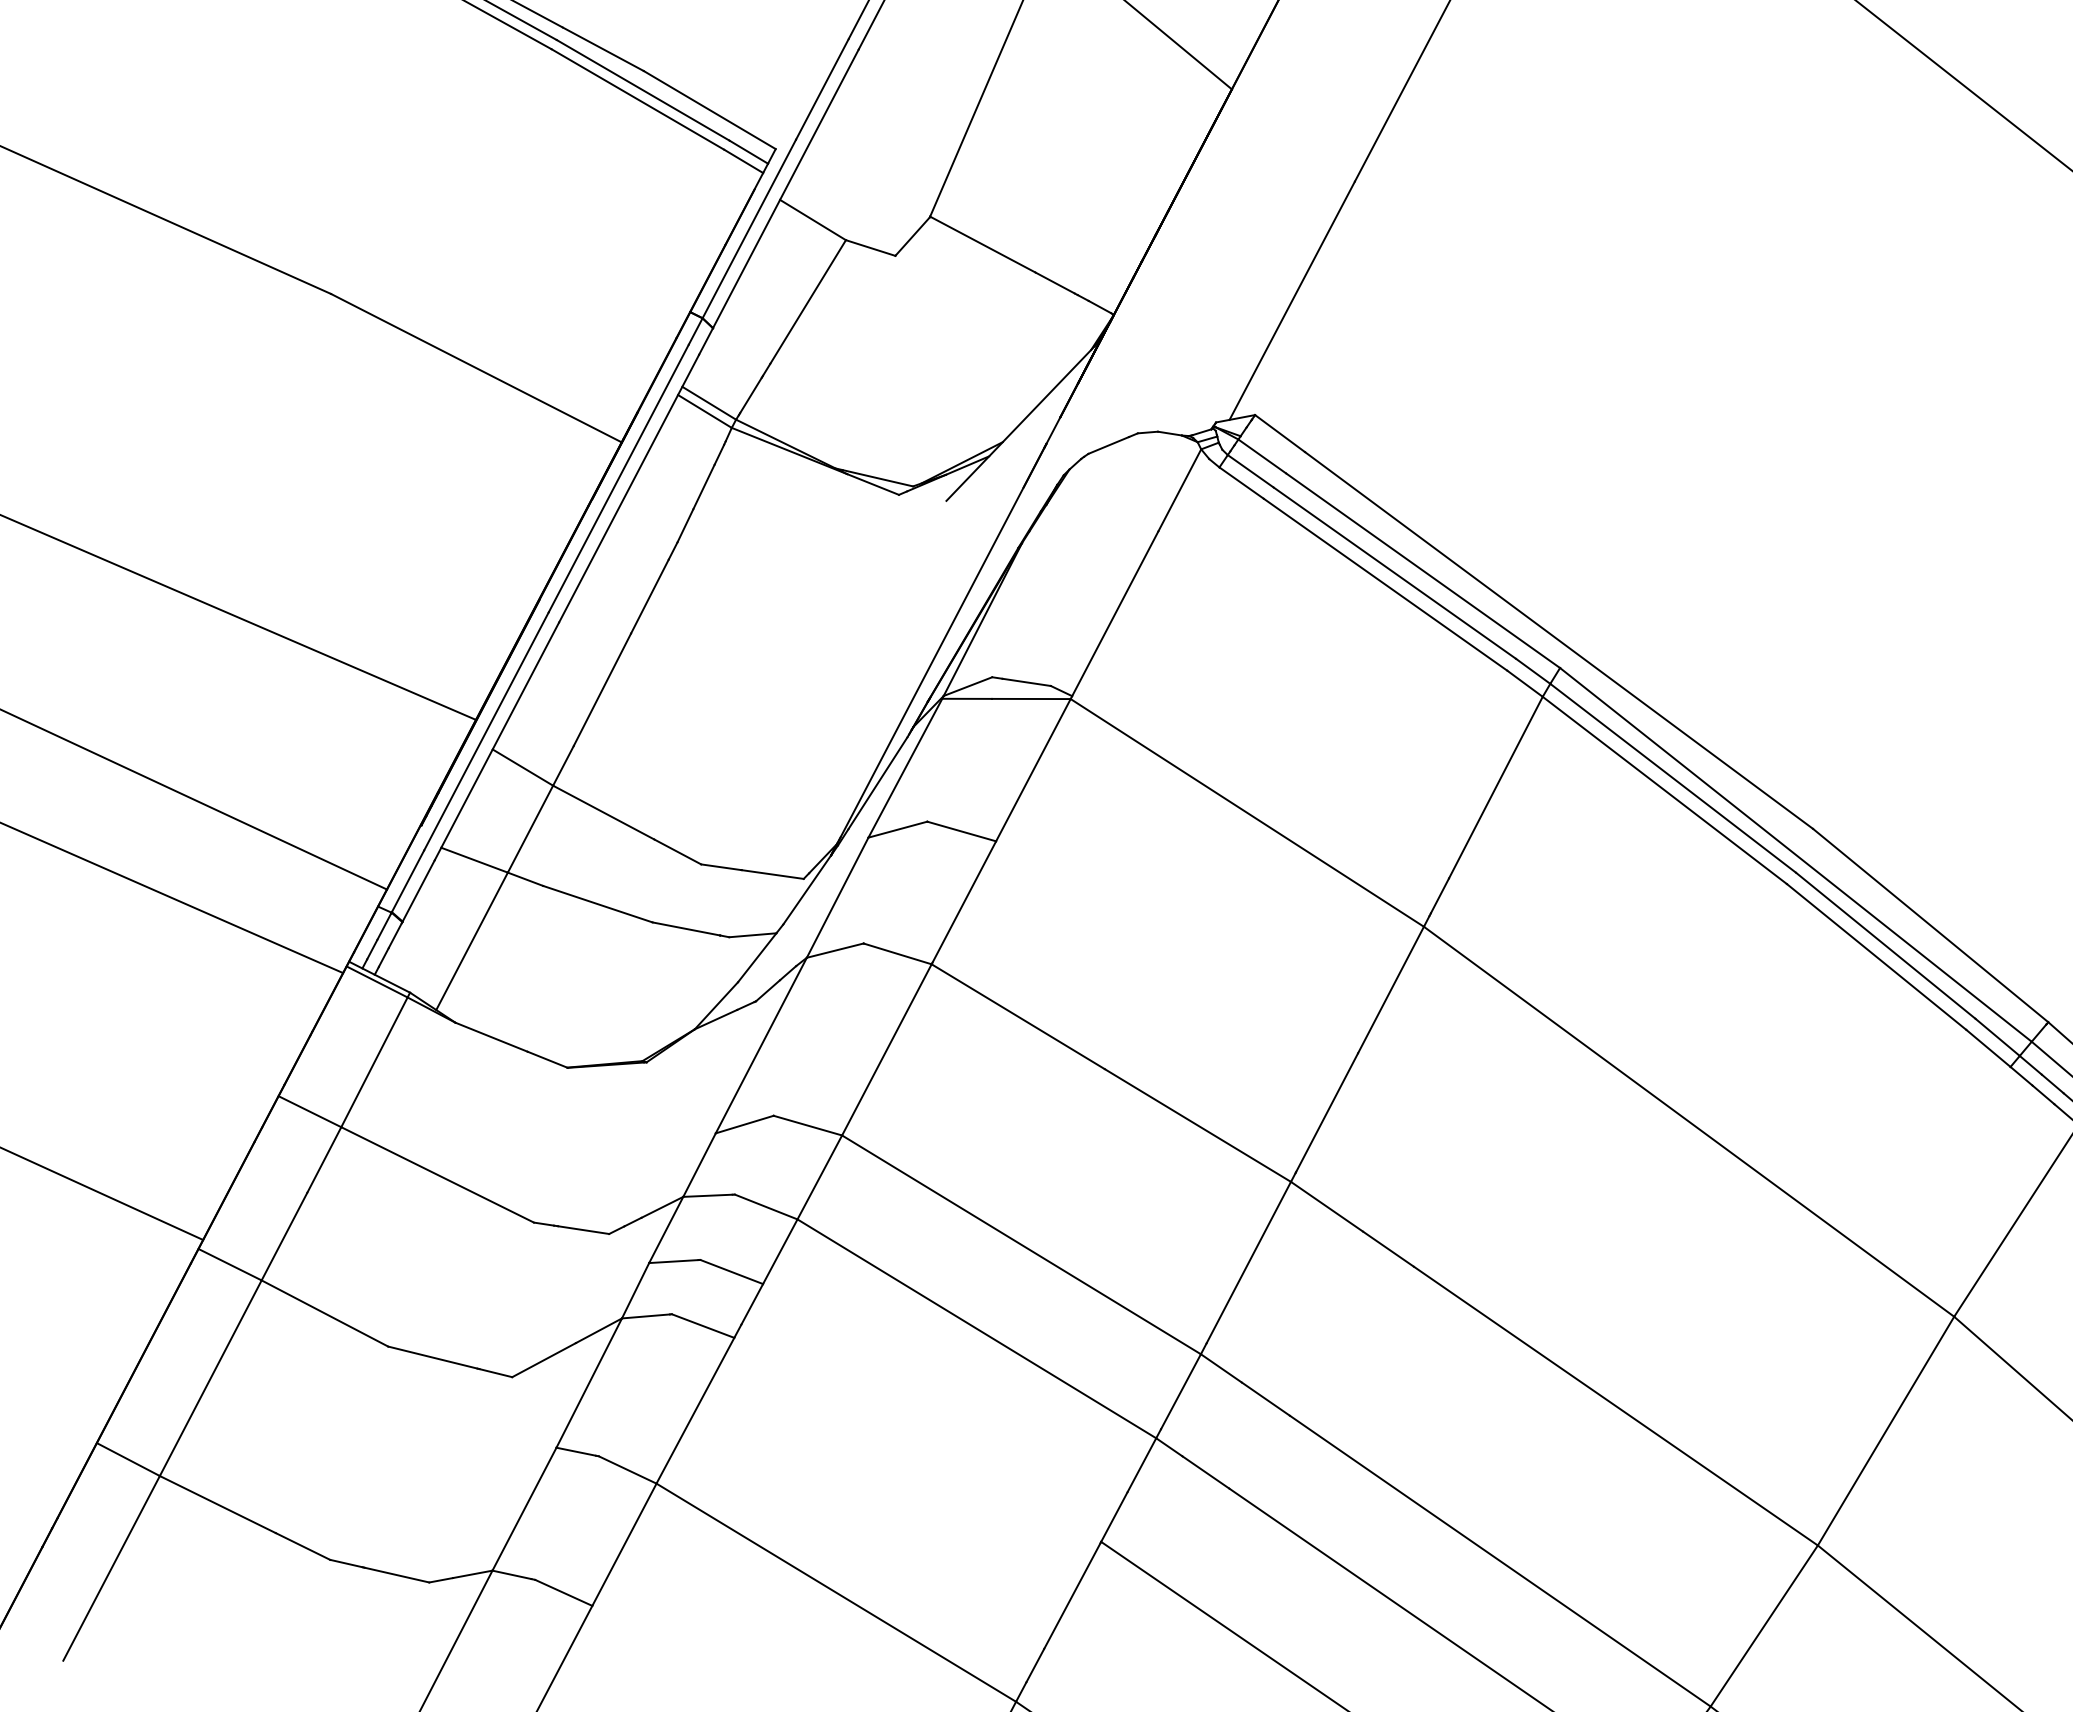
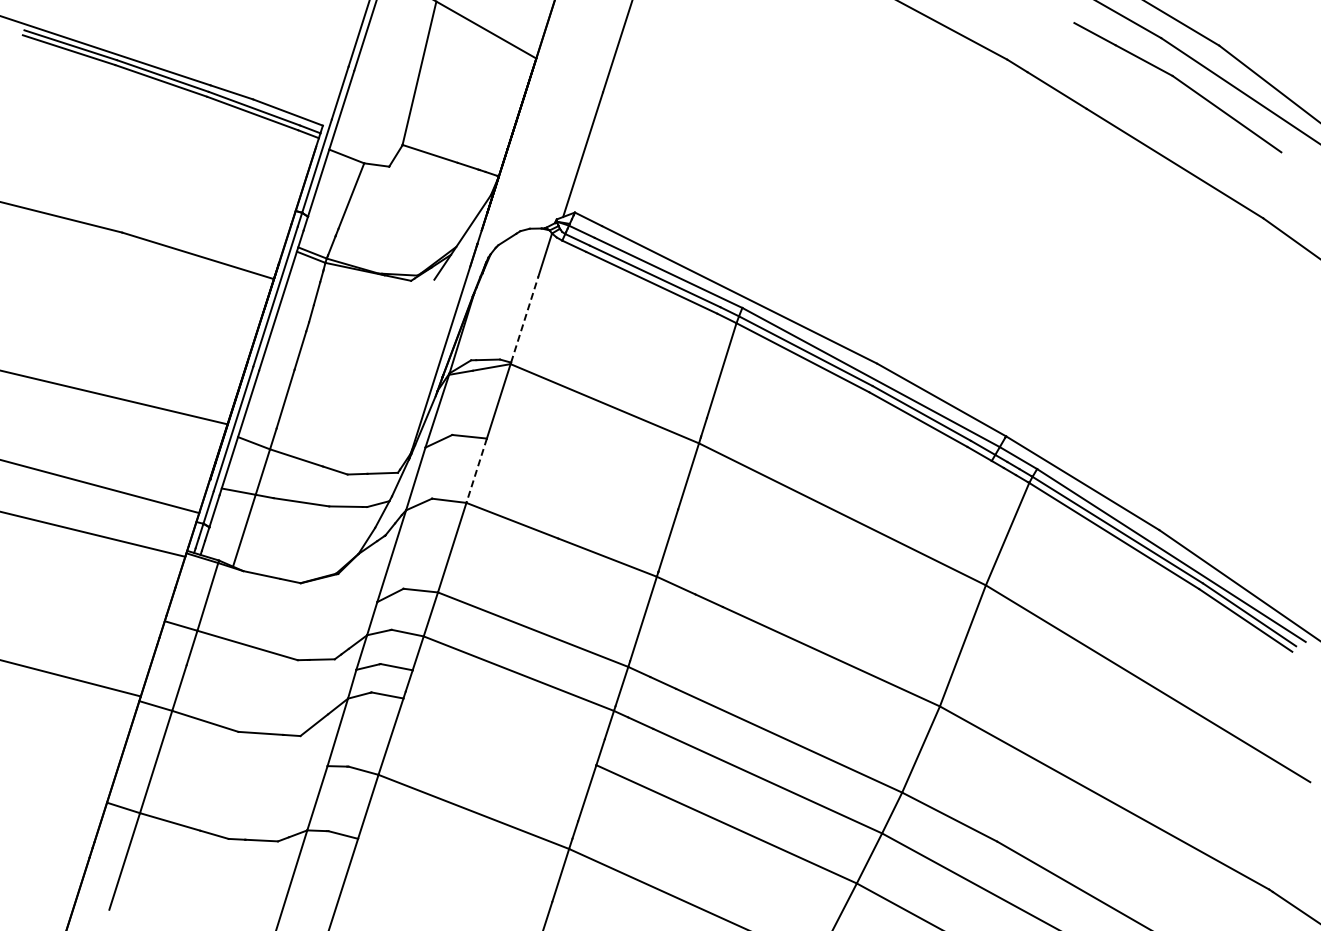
line: (1114, 613) -> (524, 319), solid -> dashed
line: (963, 902) -> (476, 470), solid -> dashed

